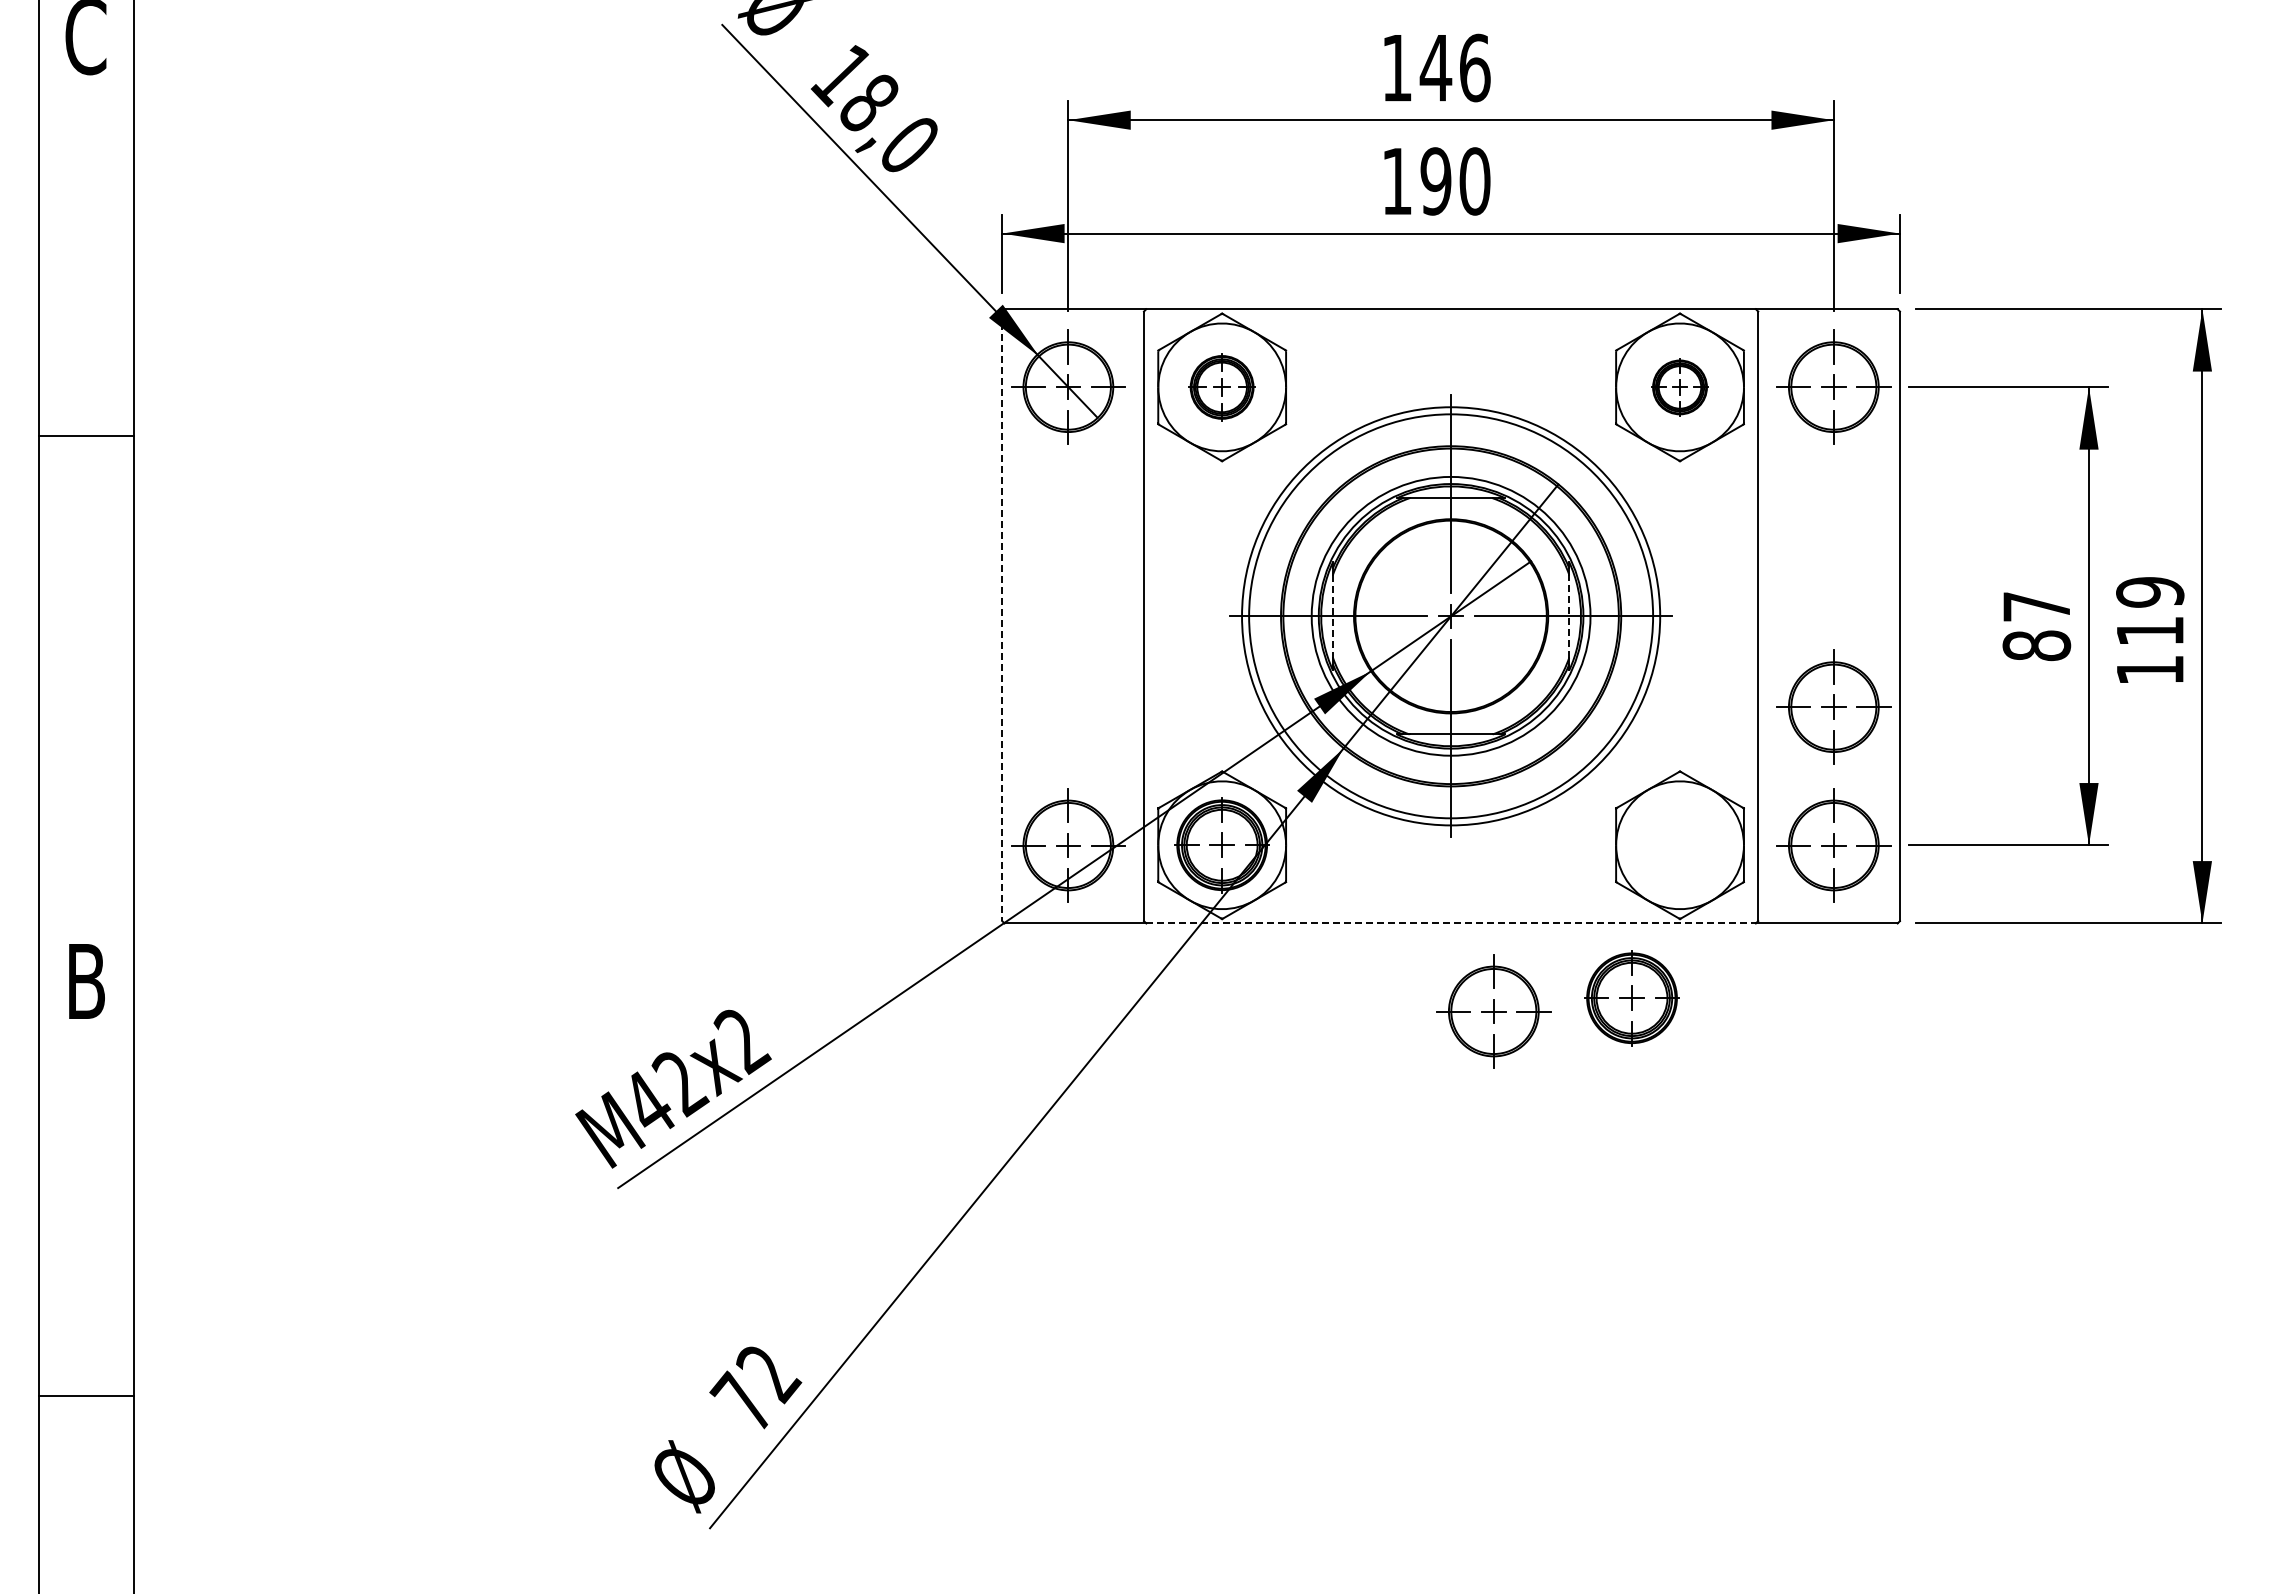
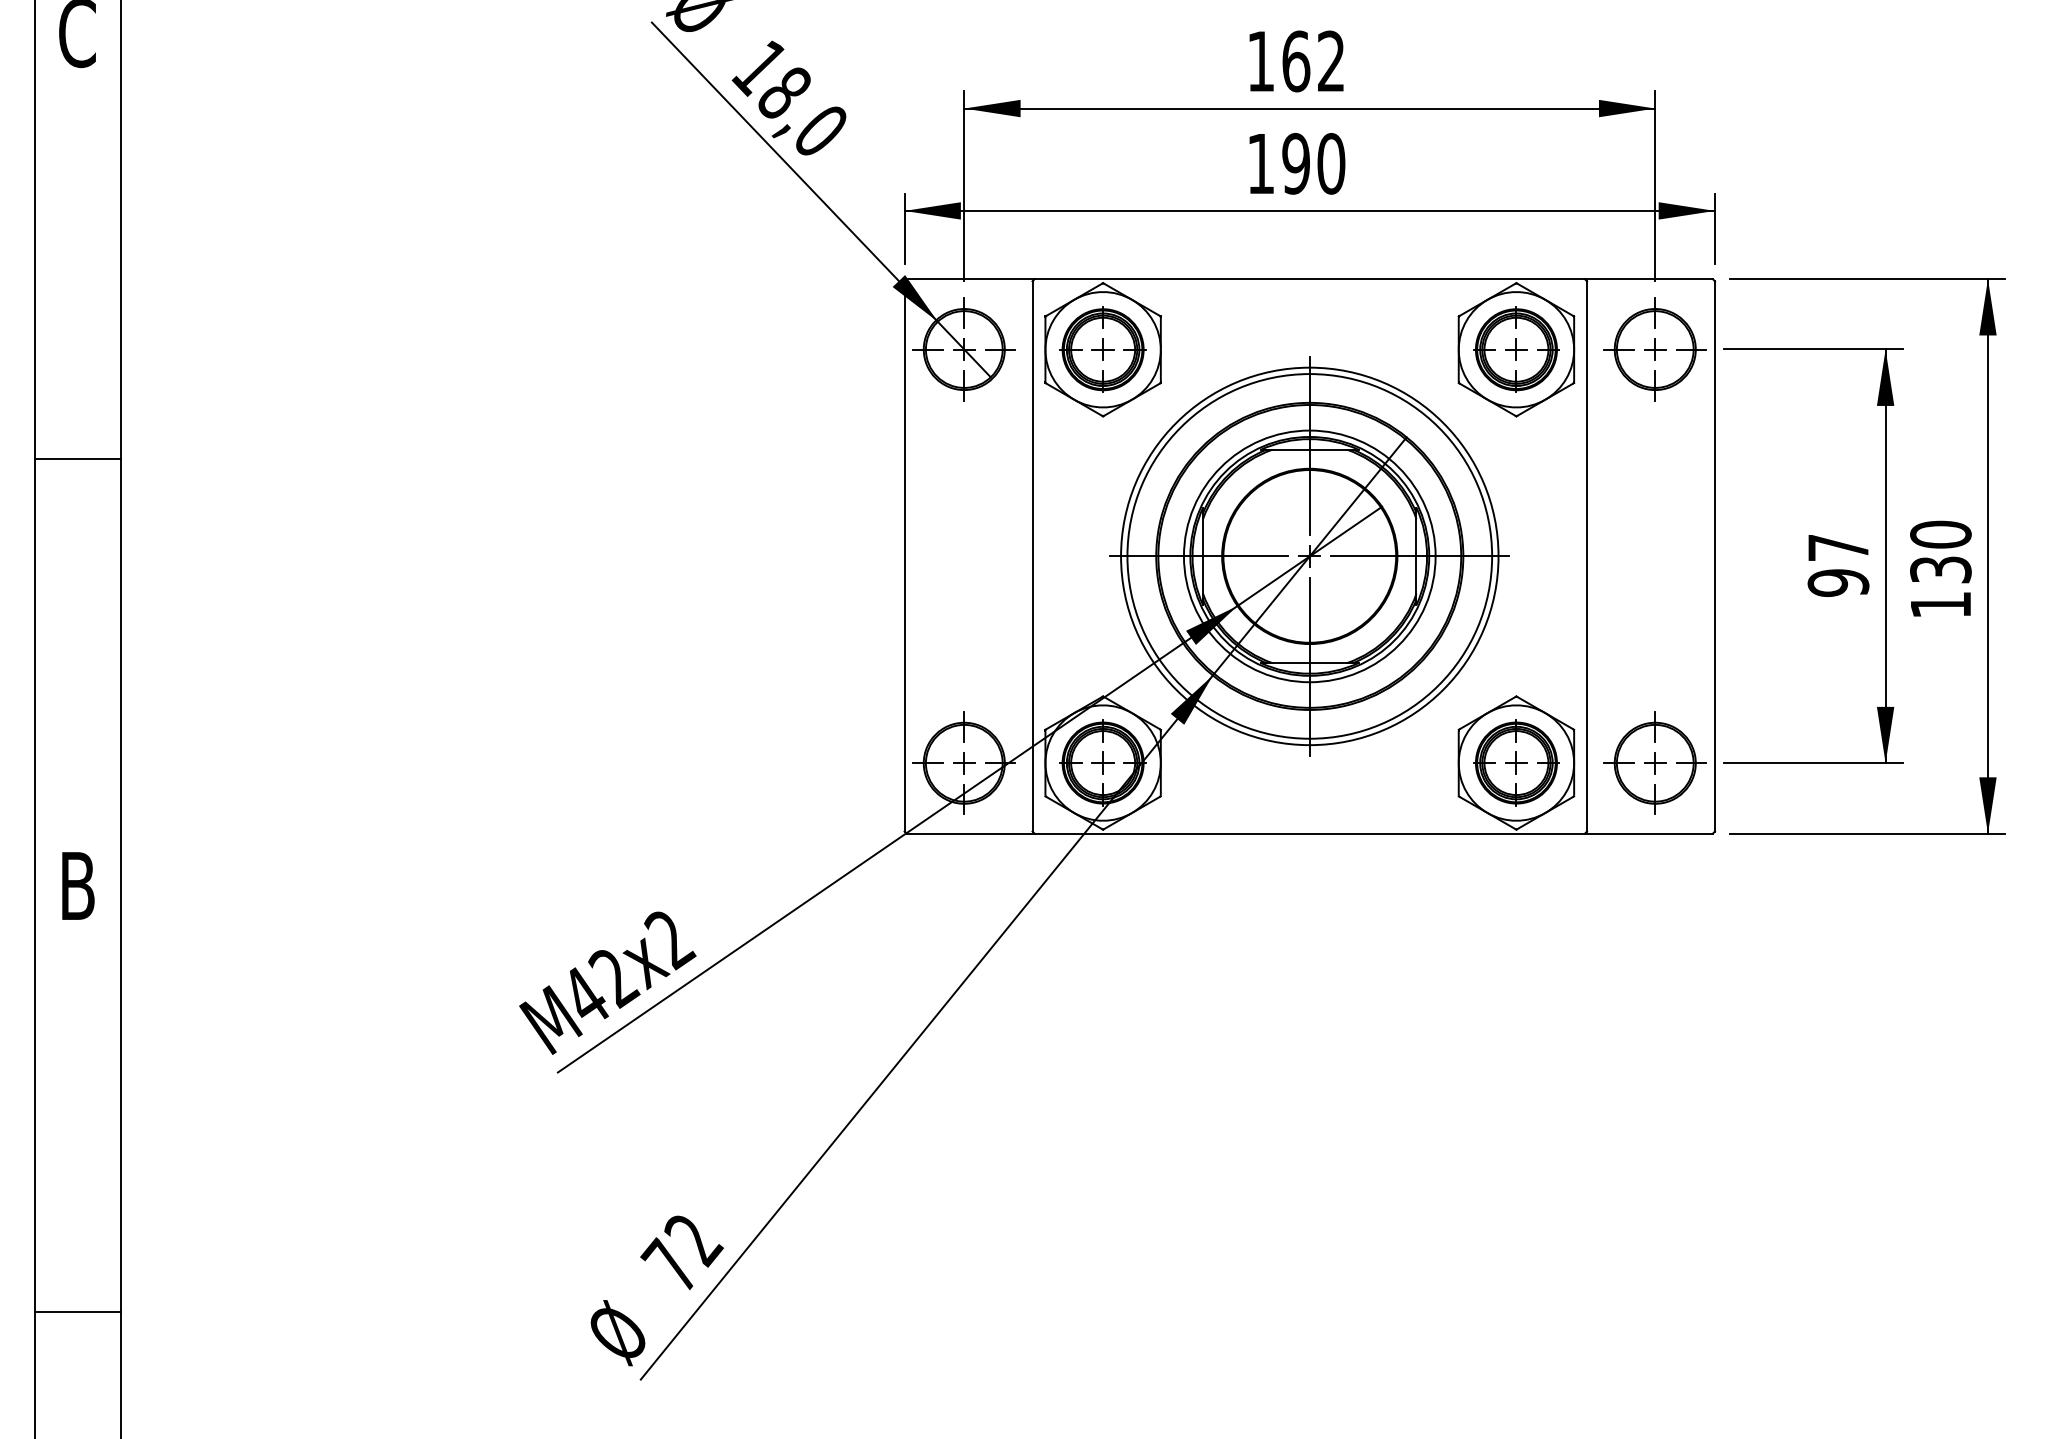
text: (1454, 67) -> (1312, 60), 146 -> 162
part: (1221, 387) -> (1102, 349), size x1.43
part: (1679, 387) -> (1515, 349), size x1.67
line: (86, 435) -> (77, 459), moved
text: (2150, 610) -> (1941, 551), 119 -> 130
line: (1002, 616) -> (904, 556), dashed -> solid
line: (1332, 616) -> (1202, 556), dashed -> solid
line: (1569, 616) -> (1416, 556), dashed -> solid
text: (2036, 645) -> (1838, 582), 87 -> 97
part: (1833, 706) -> (1654, 637), removed
line: (1451, 923) -> (1310, 833), dashed -> solid
part: (1631, 998) -> (1515, 763), moved
part: (1493, 1011) -> (1348, 913), removed
line: (86, 1395) -> (77, 1312), moved

